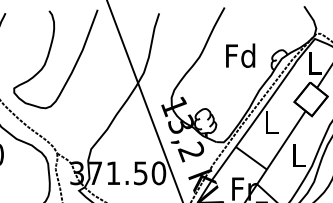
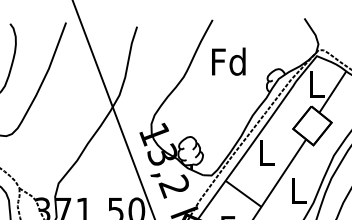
text: (240, 55) -> (228, 61), moved

